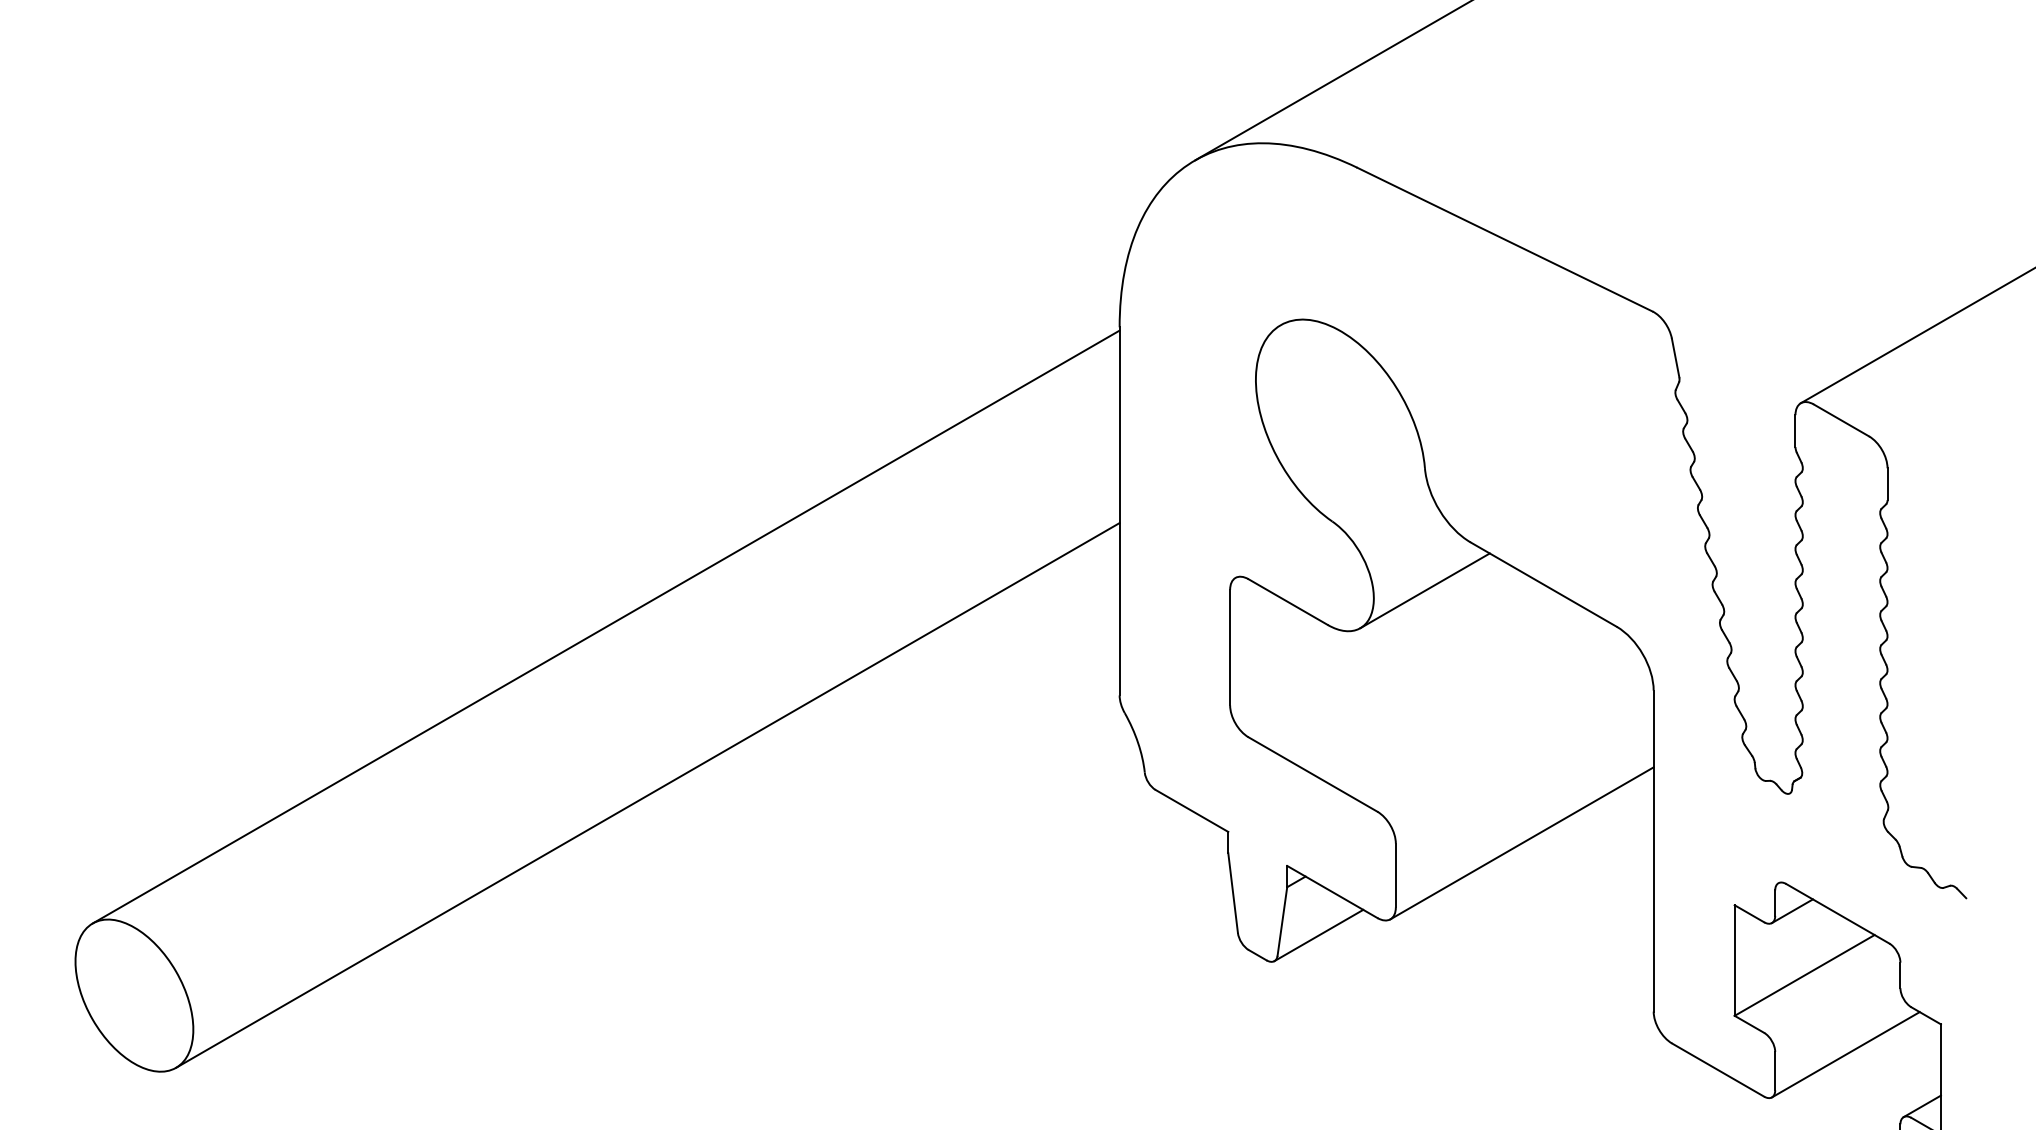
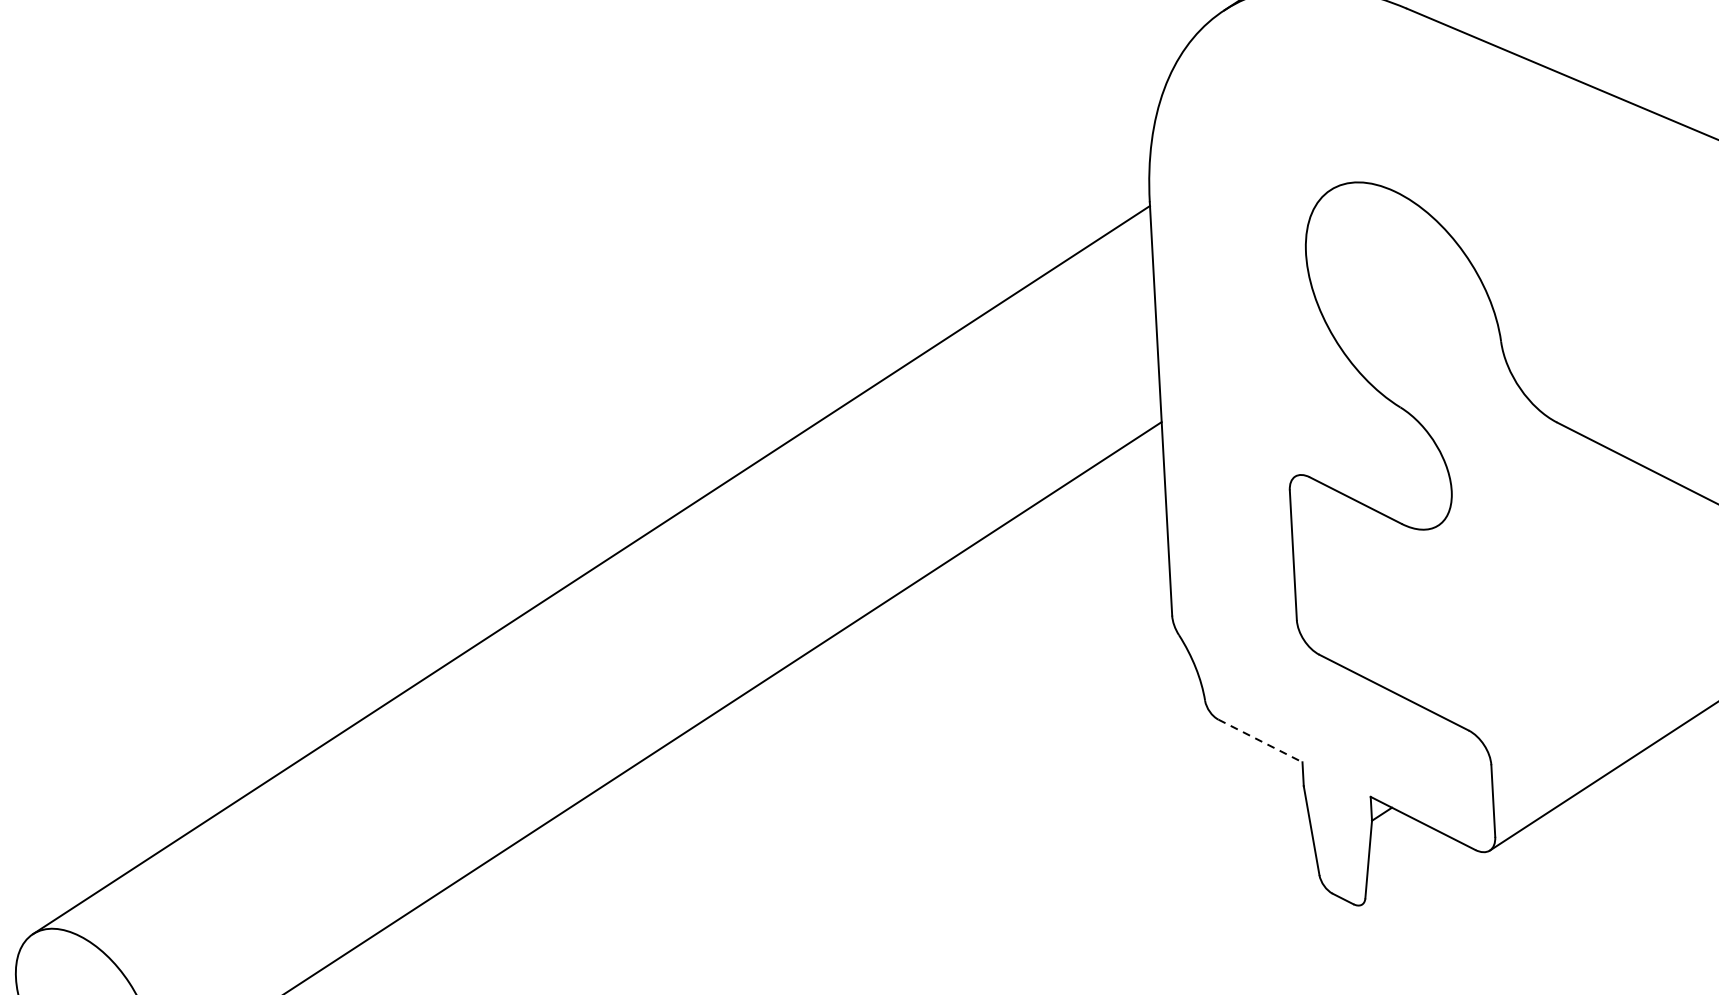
line: (1424, 590) -> (1508, 479), removed
line: (1192, 810) -> (1260, 740), solid -> dashed
line: (1318, 935) -> (1410, 873), removed

